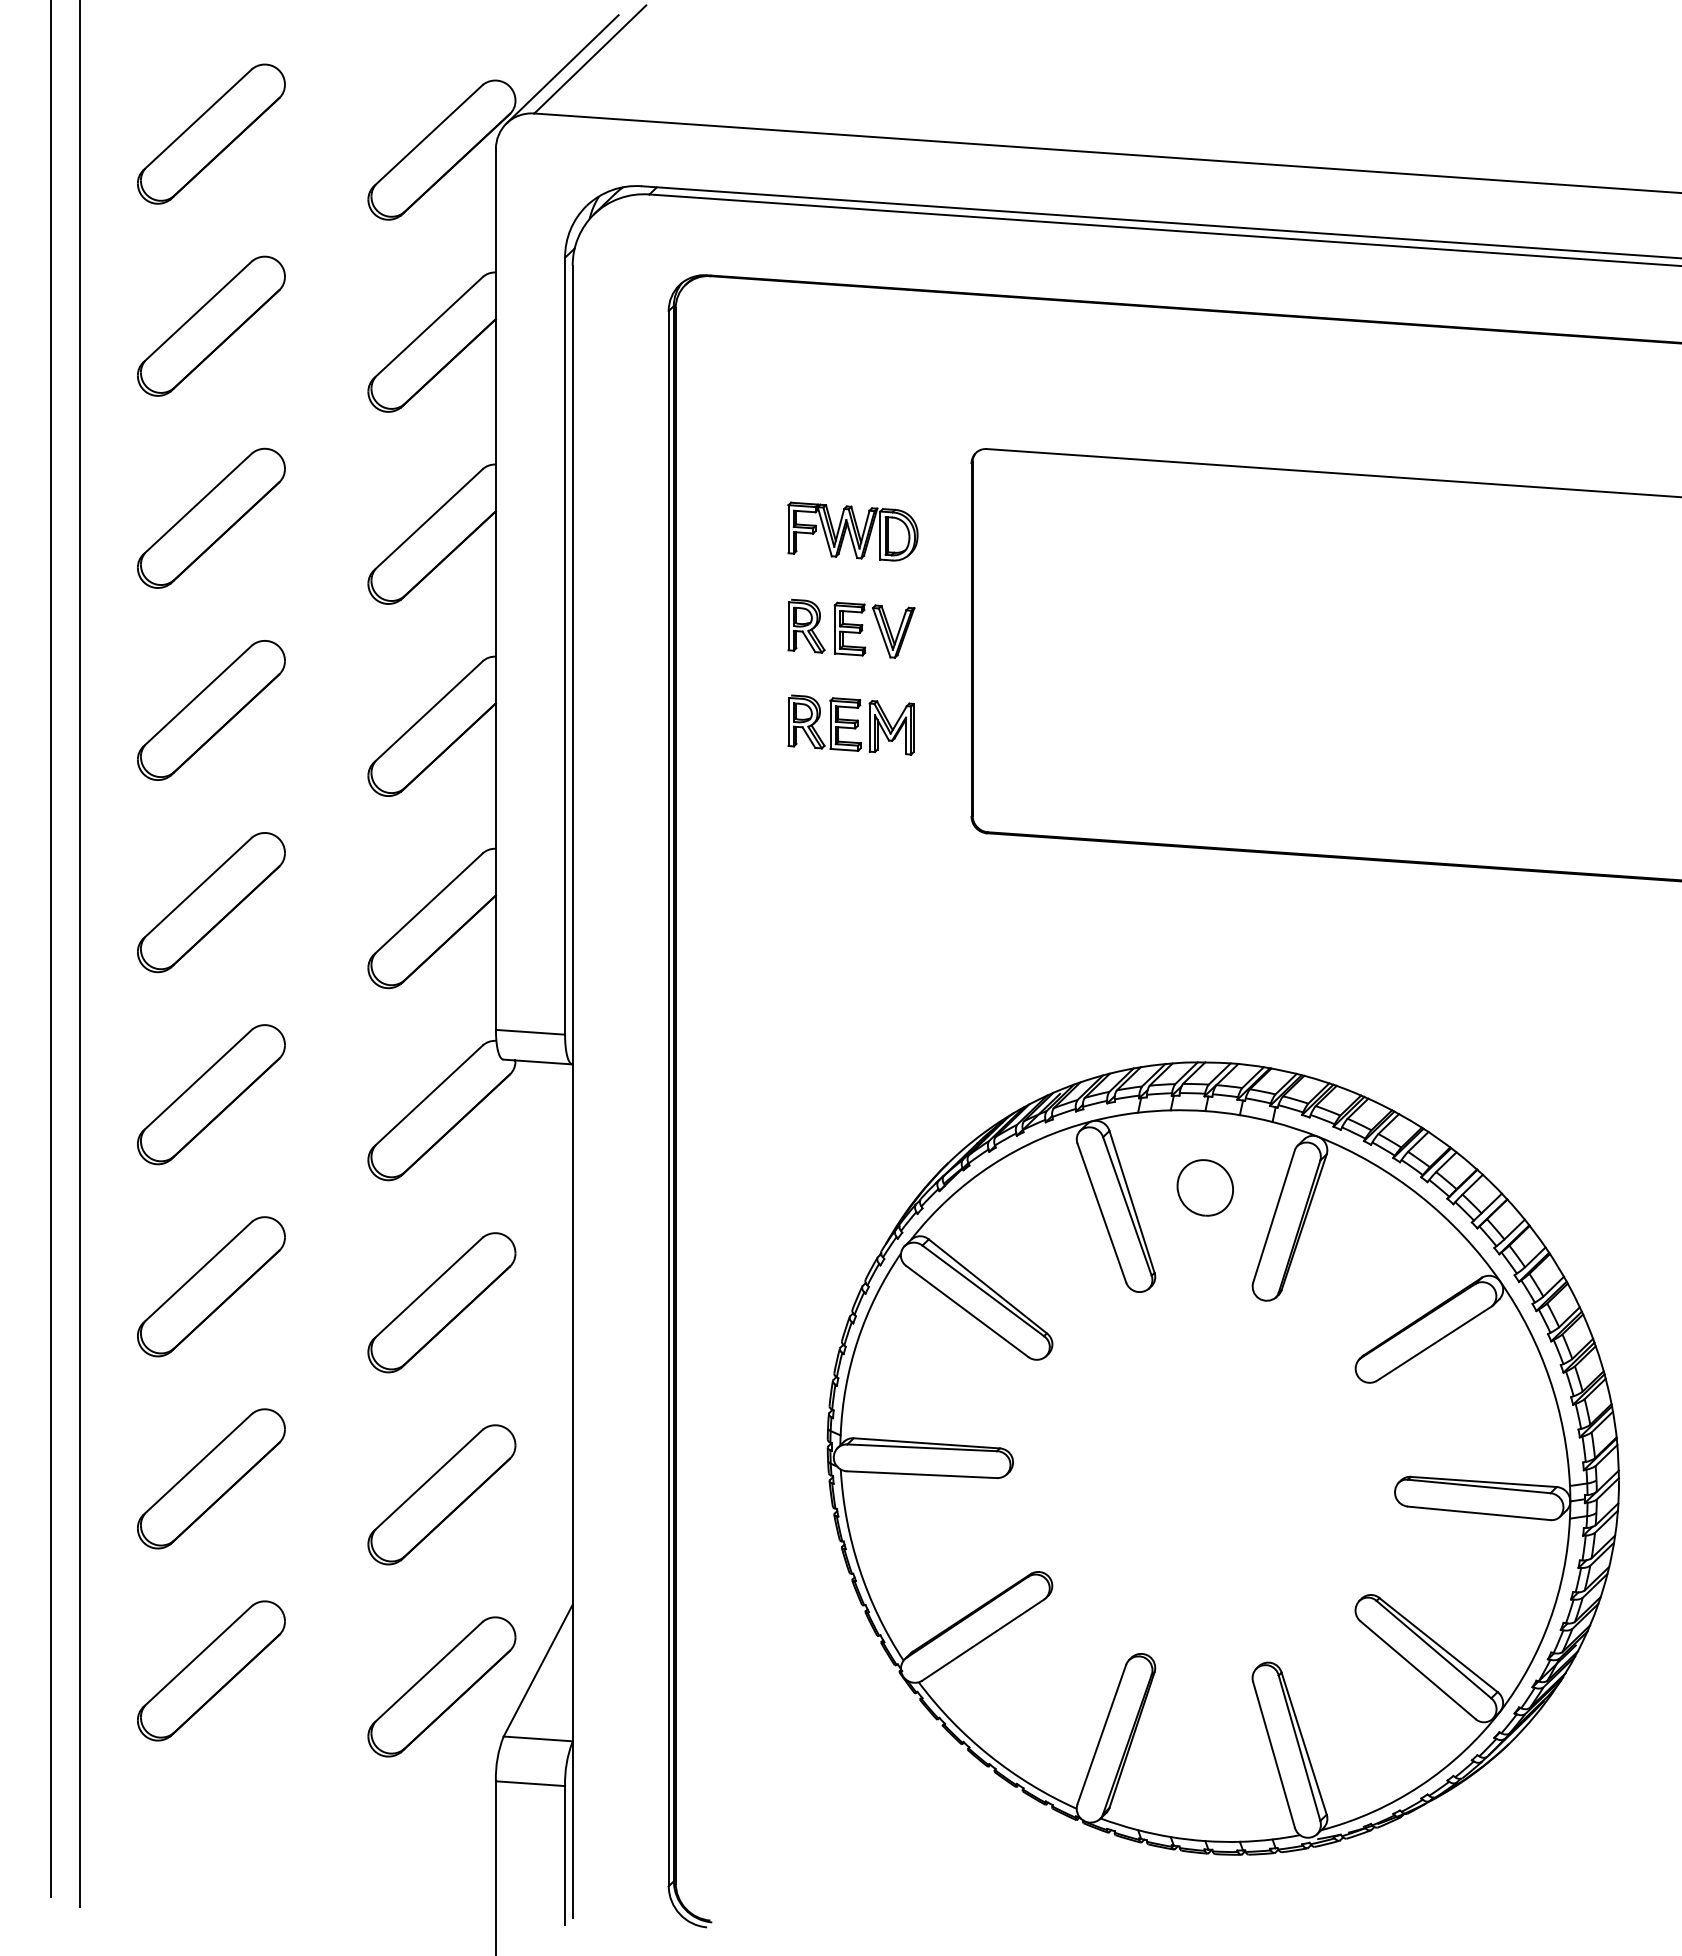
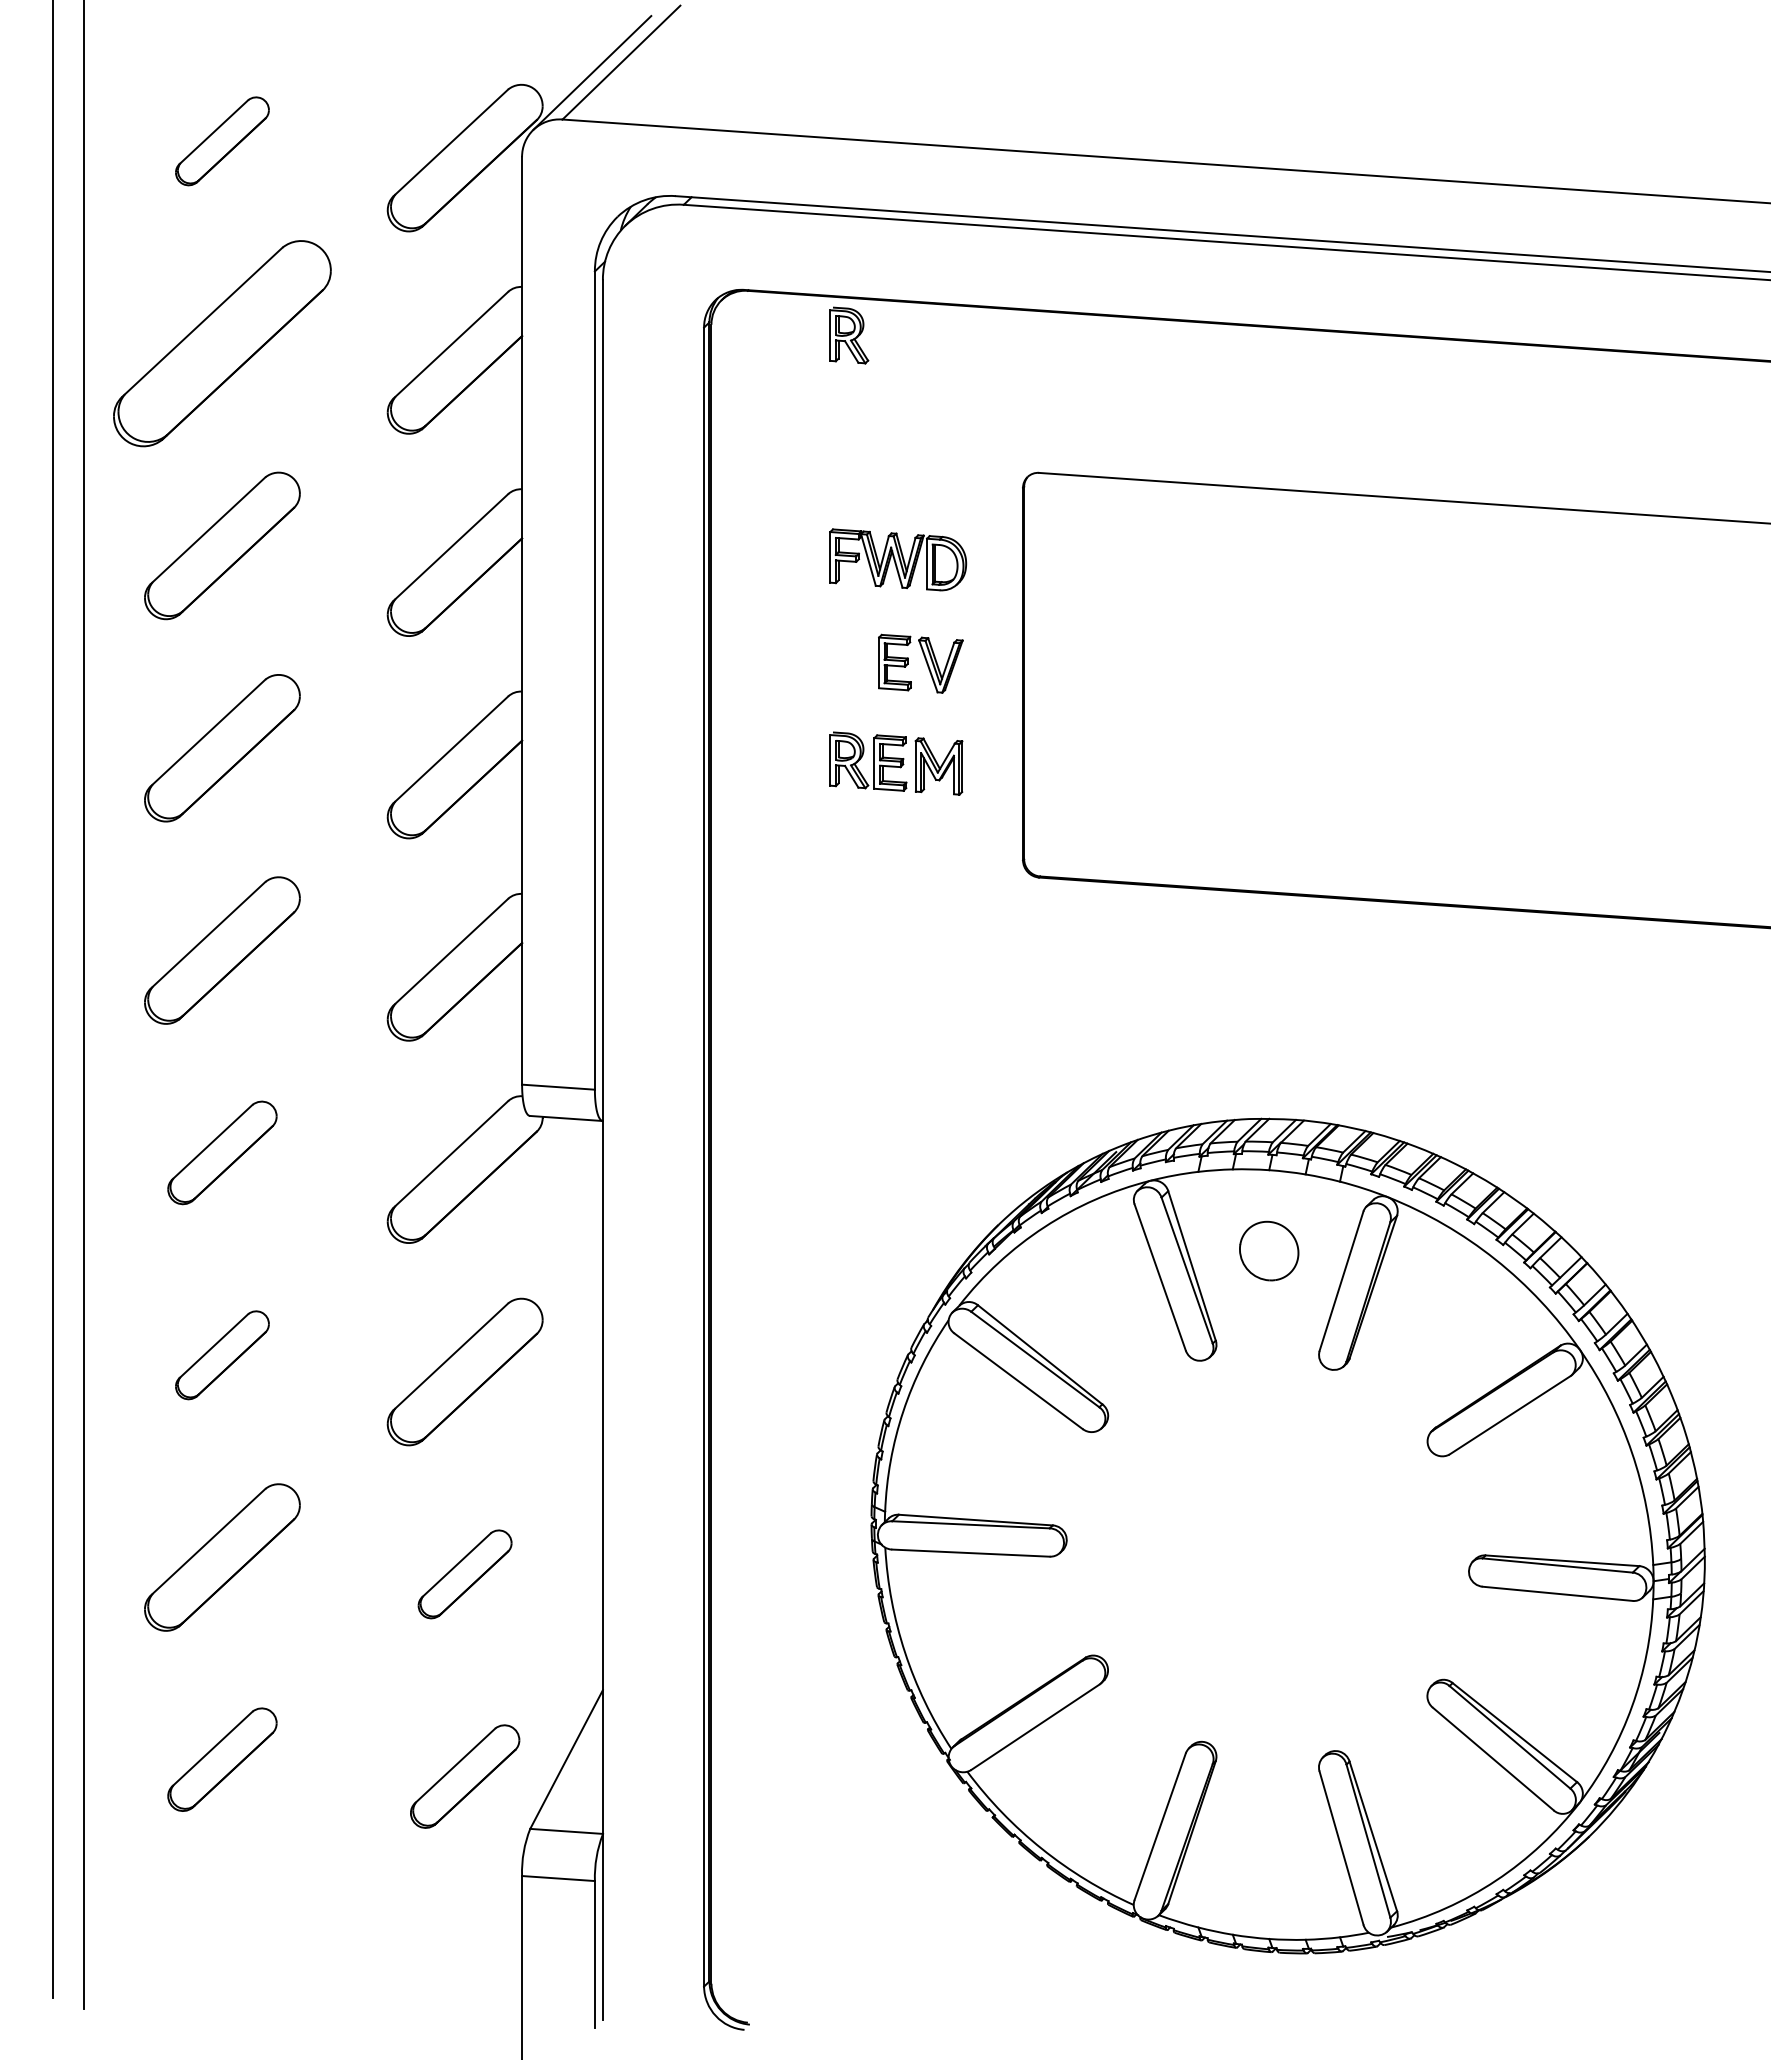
part: (211, 134) -> (222, 141), size x0.6
part: (211, 326) -> (222, 343), size x1.4
part: (806, 626) -> (849, 335), moved
part: (211, 1094) -> (222, 1152), size x0.7
part: (211, 1287) -> (222, 1355), size x0.6
part: (441, 1495) -> (464, 1574), size x0.6
part: (211, 1670) -> (222, 1759), size x0.7
part: (441, 1686) -> (464, 1776), size x0.7

